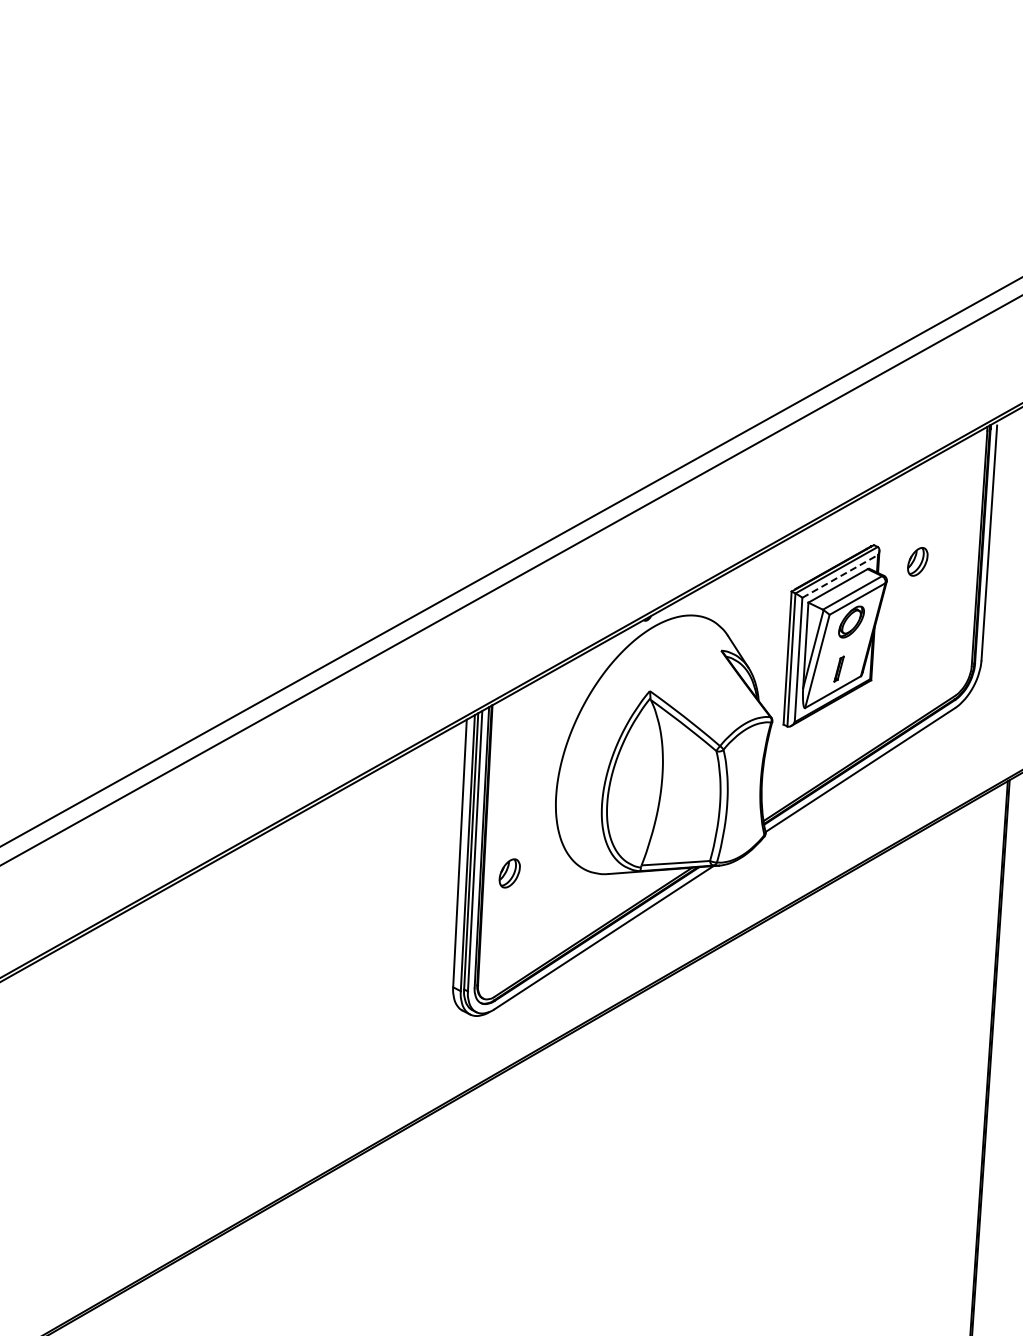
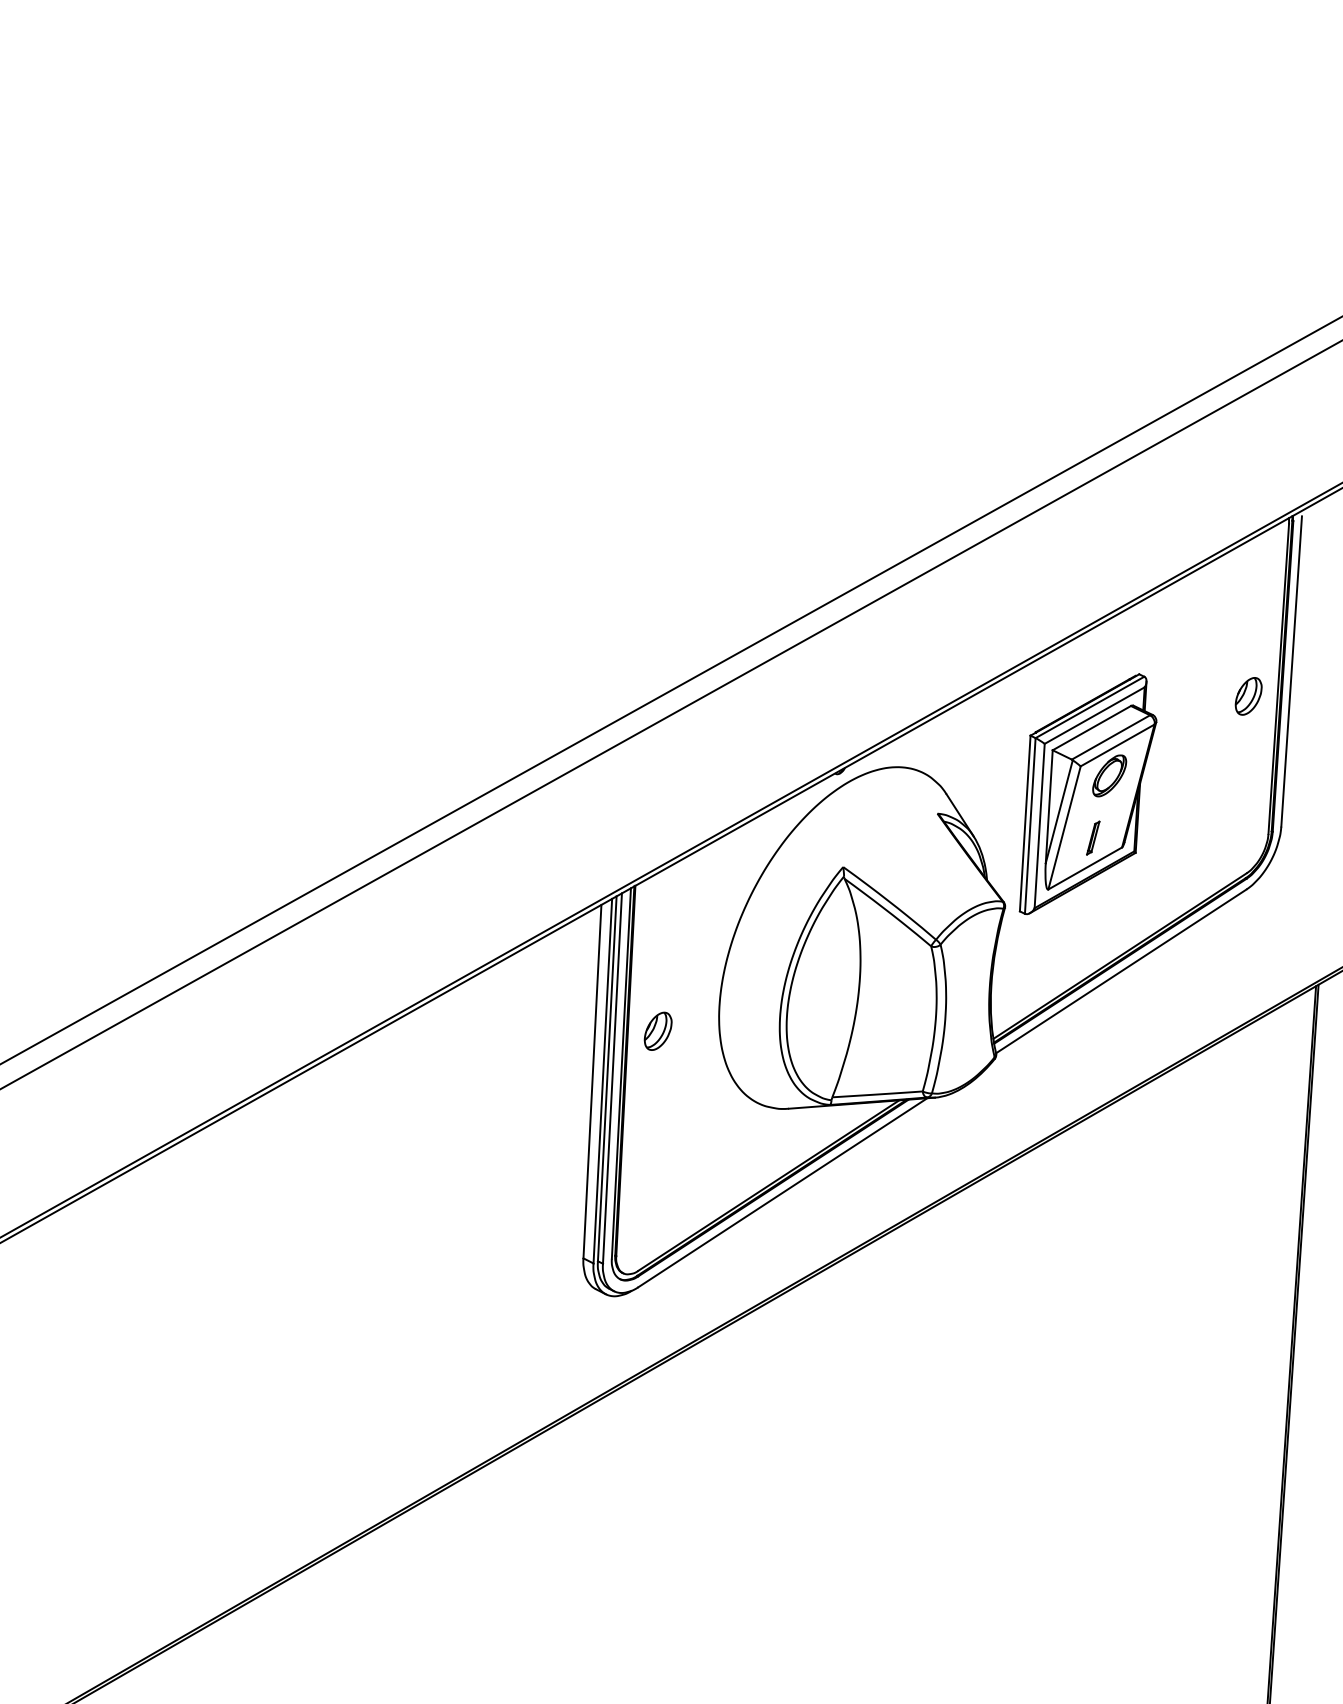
part: (917, 561) -> (1248, 695), moved
line: (840, 576) -> (1095, 715), dashed -> solid
part: (509, 873) -> (657, 1031), moved

